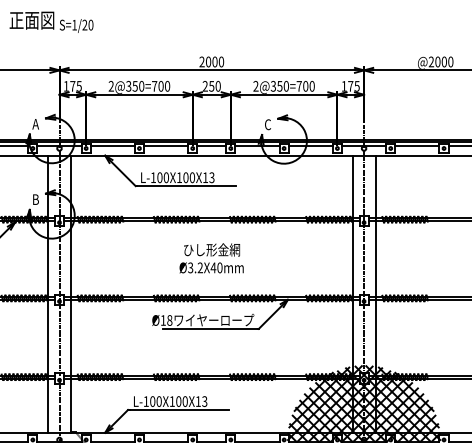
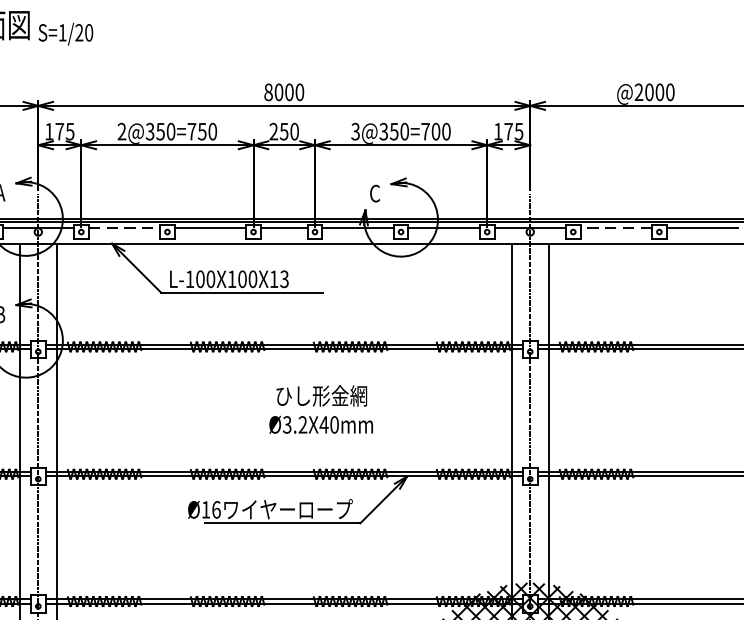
text: (201, 61) -> (267, 91), 2000 -> 8000
text: (160, 86) -> (201, 131), 2@350=700 -> 2@350=750
text: (255, 86) -> (354, 131), 2@350=700 -> 3@350=700
line: (113, 146) -> (125, 228), solid -> dashed
line: (416, 146) -> (614, 228), solid -> dashed
text: (211, 258) -> (320, 409), moved
text: (169, 320) -> (215, 509), Ø18 -> Ø16

